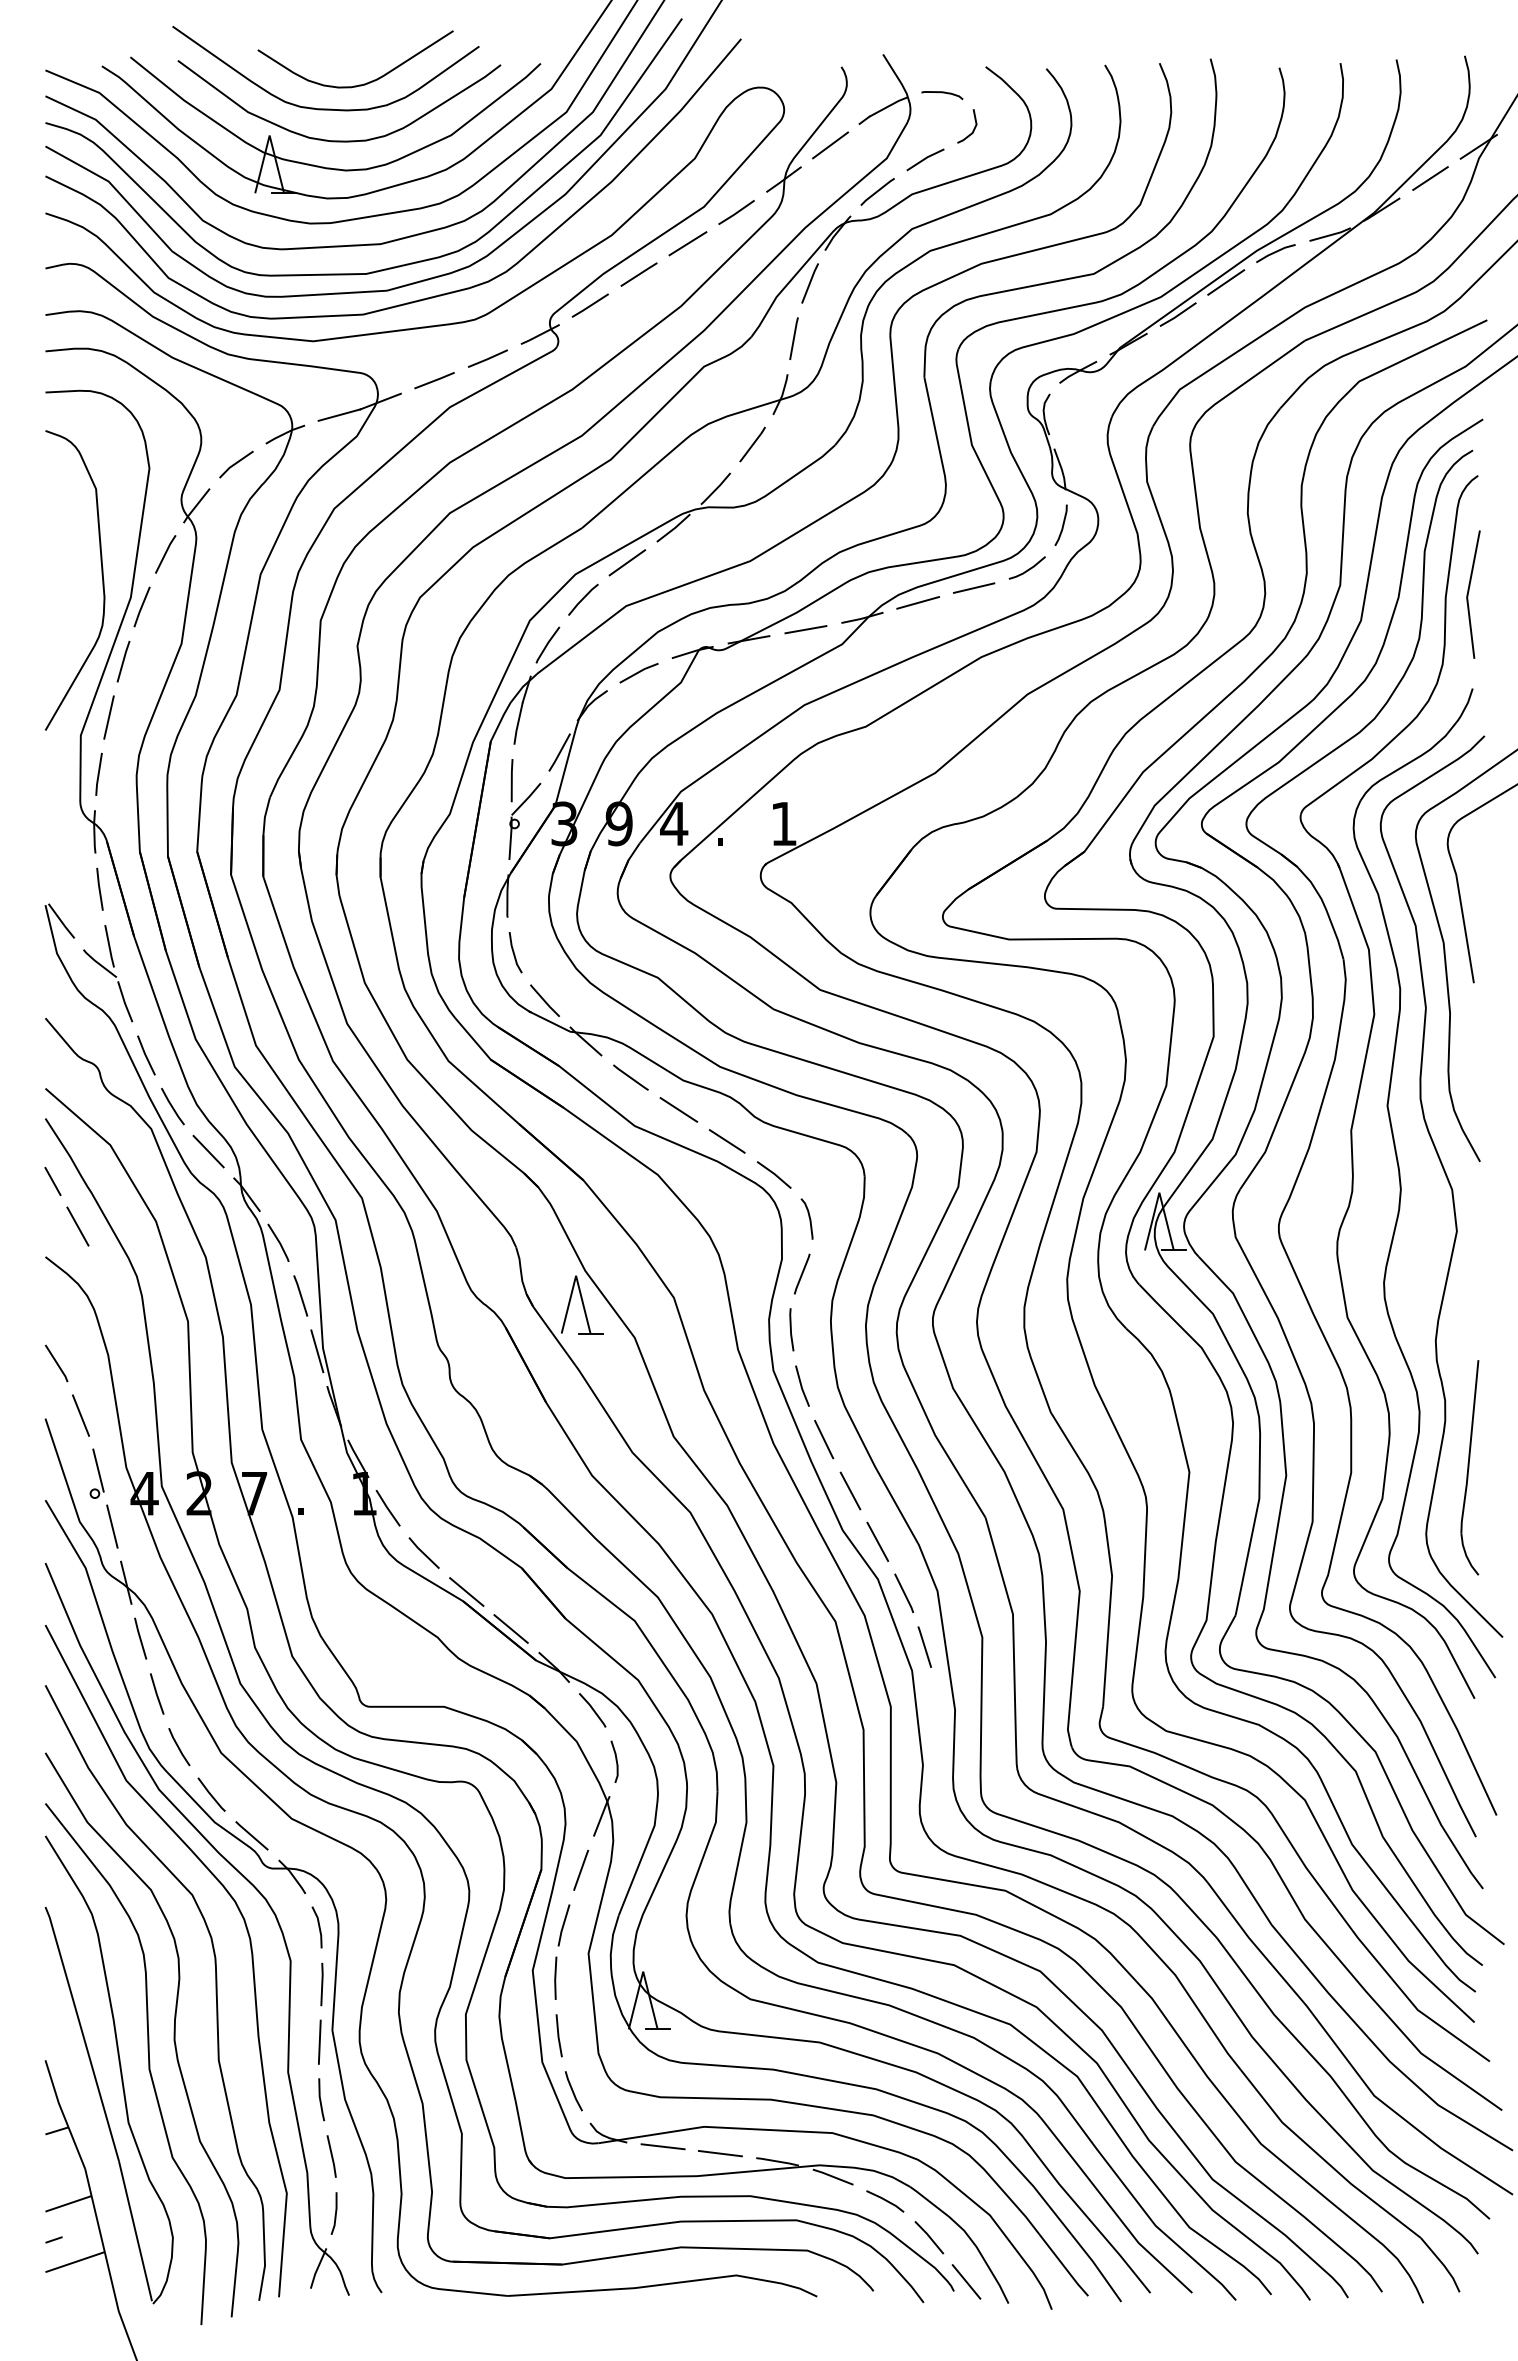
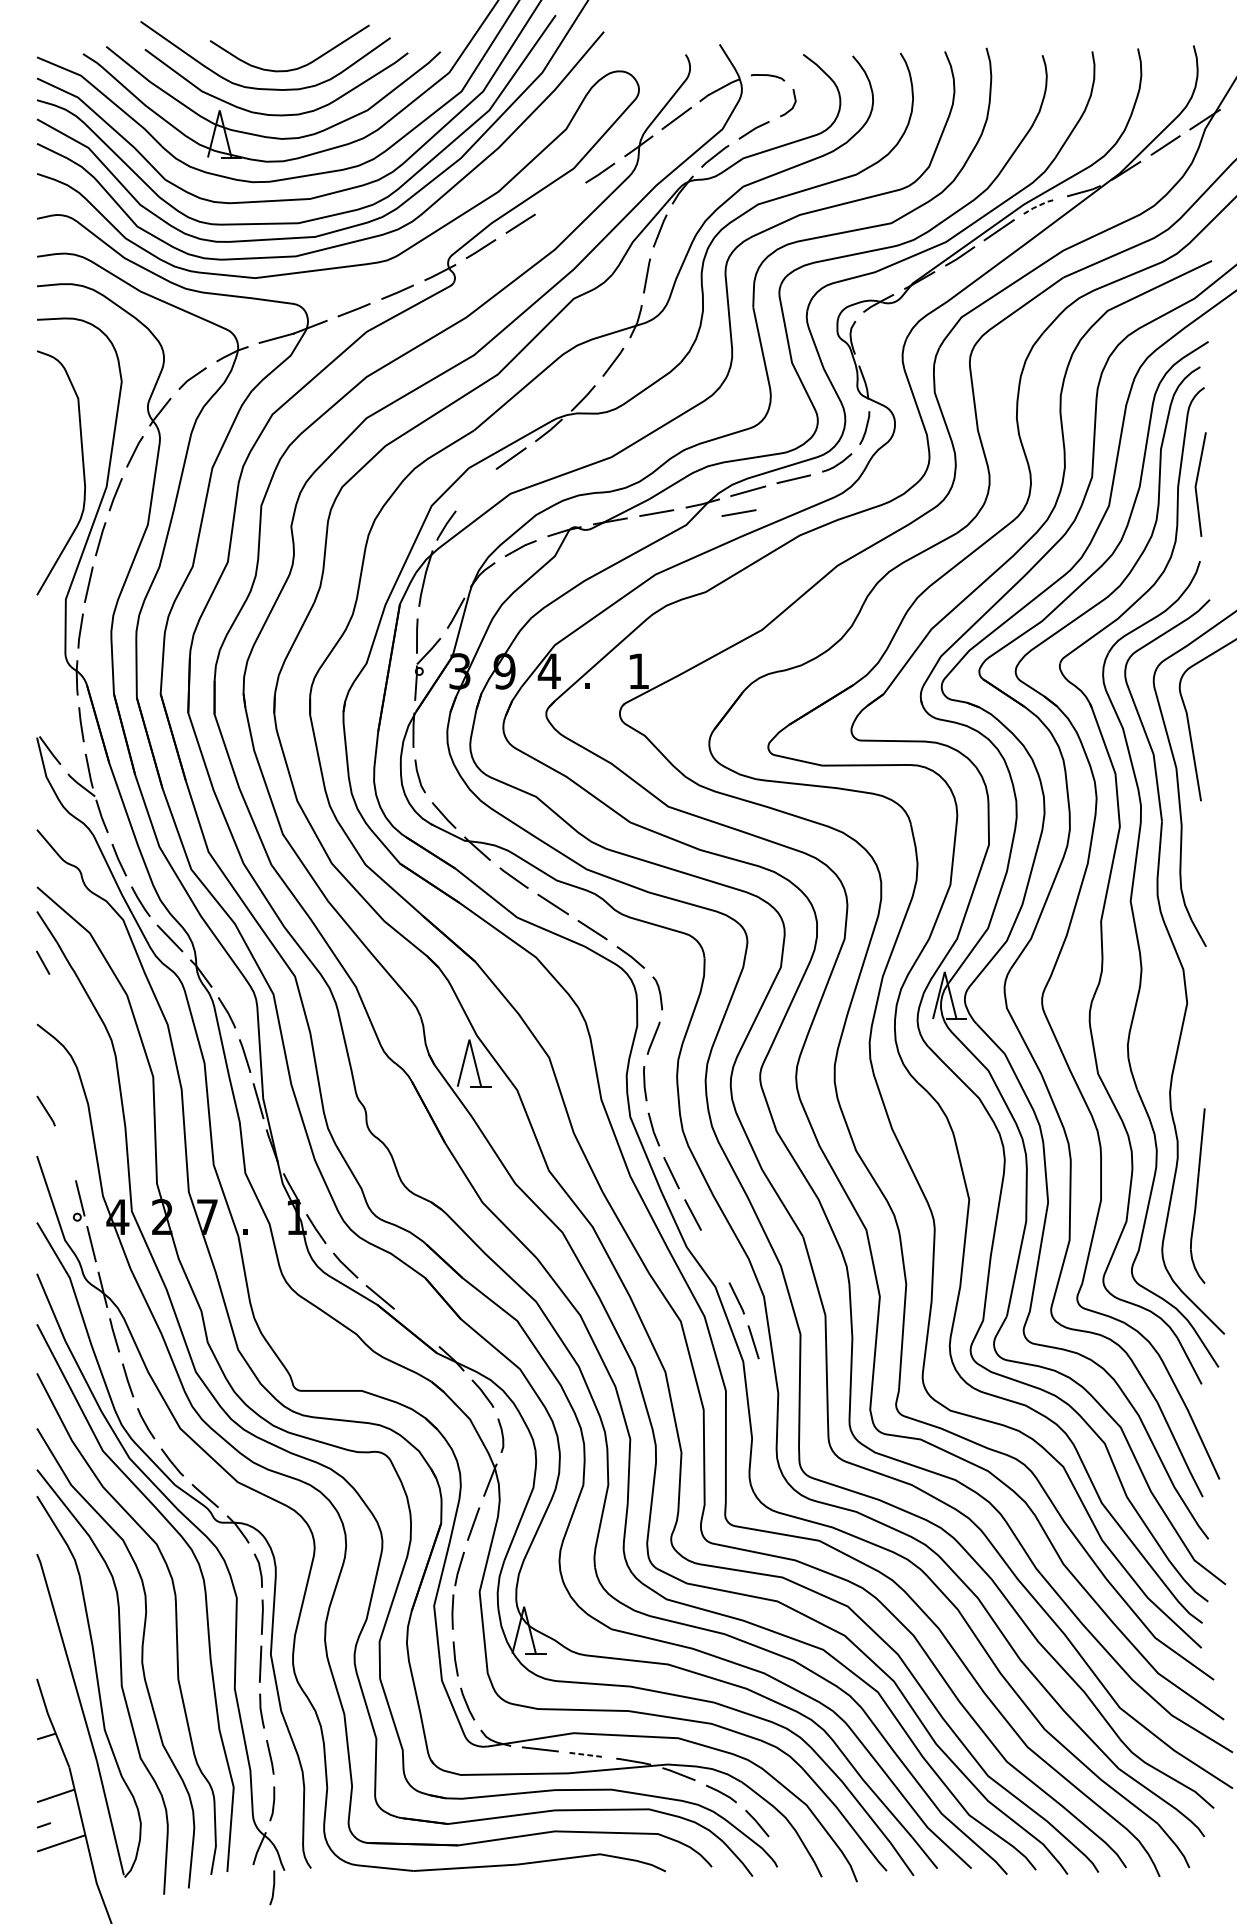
line: (687, 243) -> (560, 198), removed
line: (1276, 251) -> (1040, 204), solid -> dashed
line: (583, 599) -> (475, 488), removed
line: (906, 629) -> (738, 512), added
line: (77, 1226) -> (63, 999), removed
line: (80, 1415) -> (65, 1153), removed
line: (877, 1541) -> (715, 1256), removed
line: (510, 1628) -> (415, 1327), removed
line: (720, 2153) -> (587, 1754), solid -> dashed
line: (966, 2281) -> (787, 1859), removed
line: (335, 2316) -> (273, 1887), added

